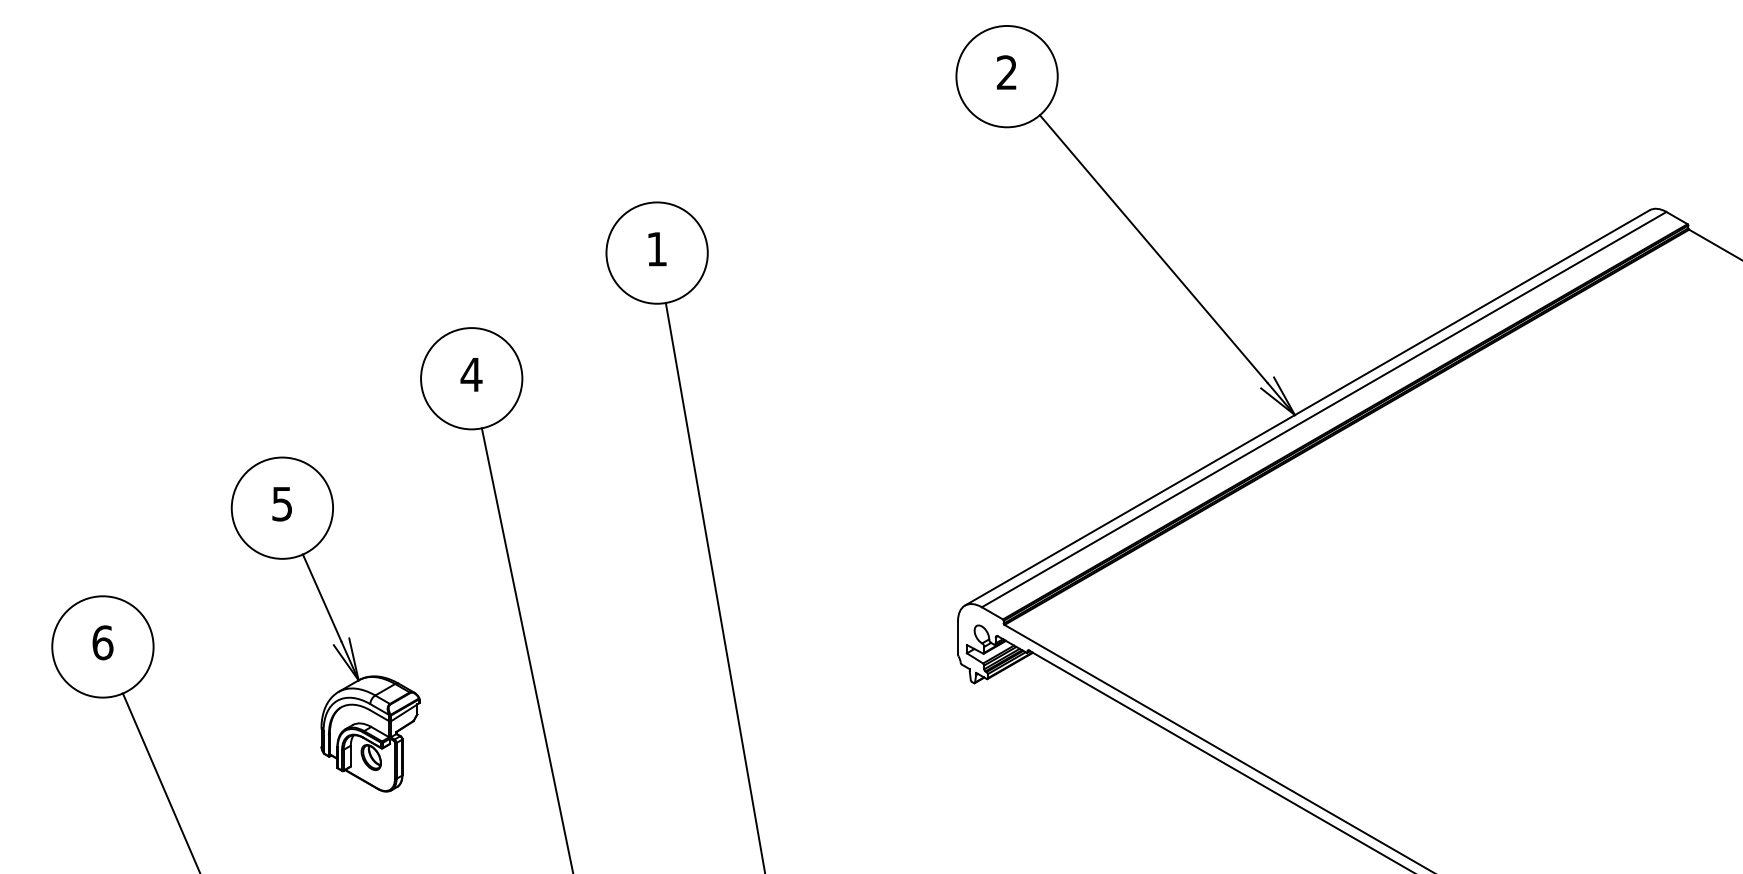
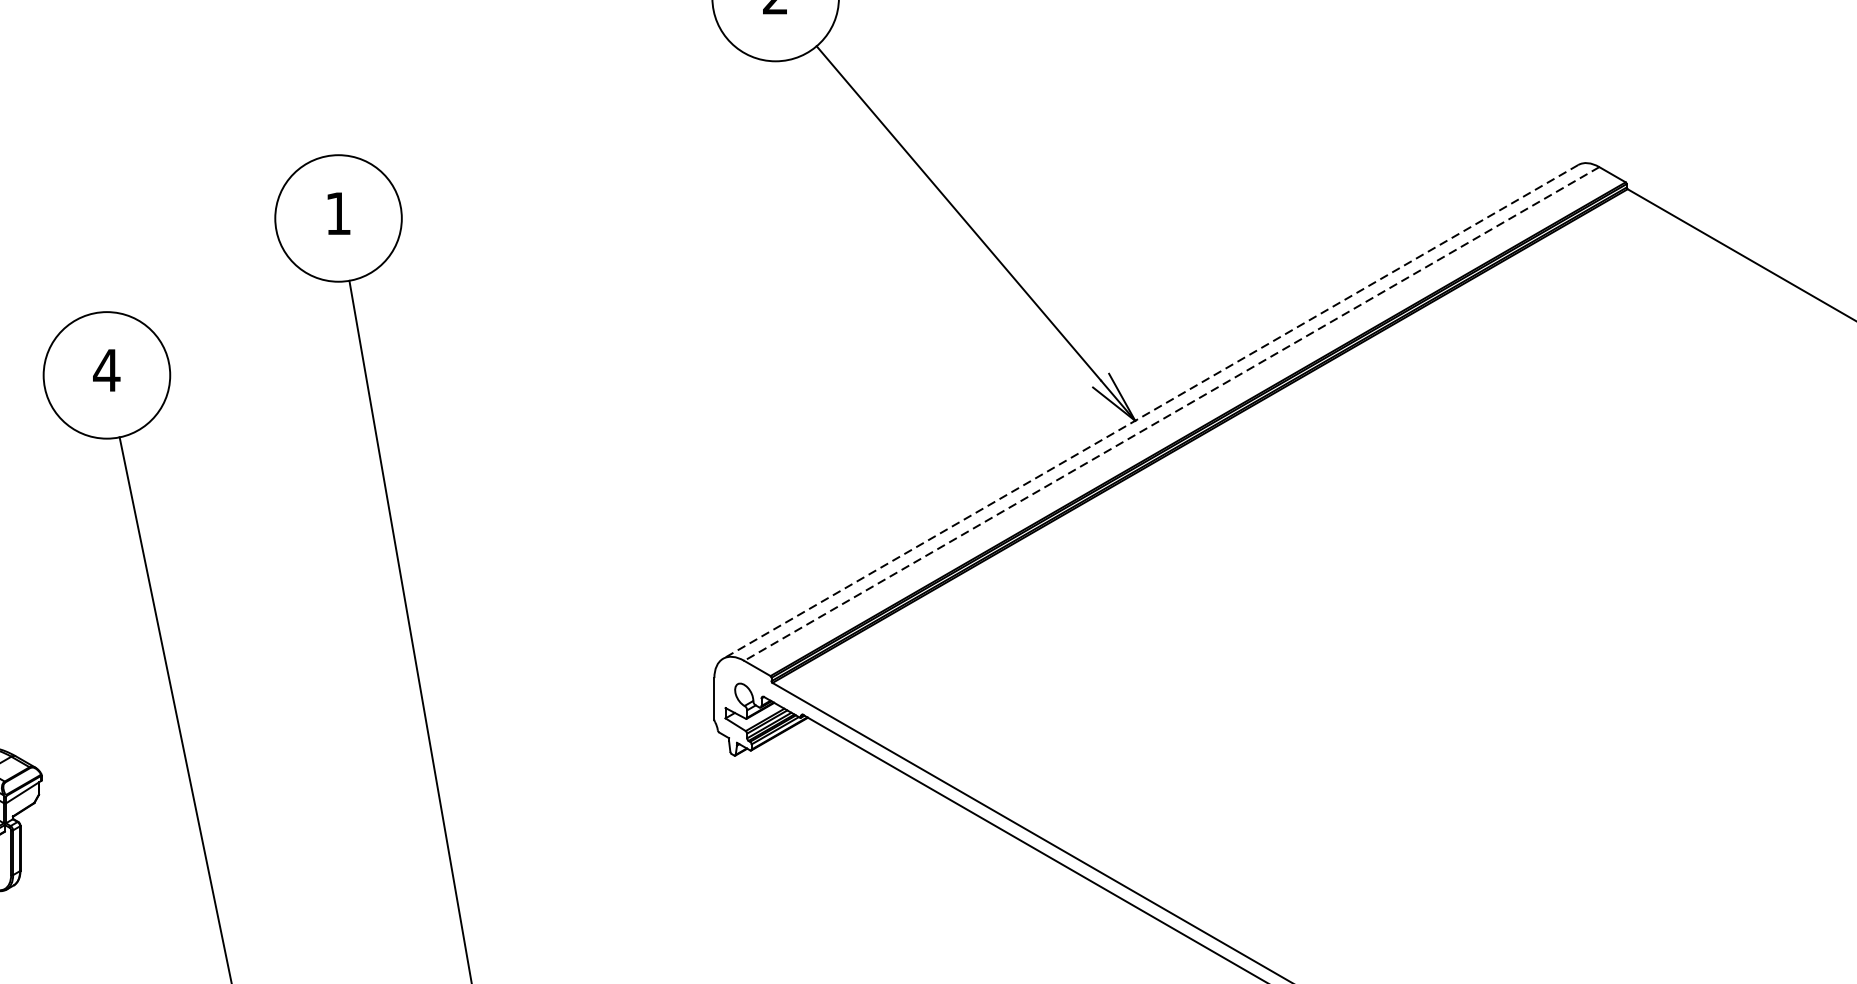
line: (1306, 408) -> (1149, 412), solid -> dashed
line: (1323, 409) -> (1170, 413), solid -> dashed

